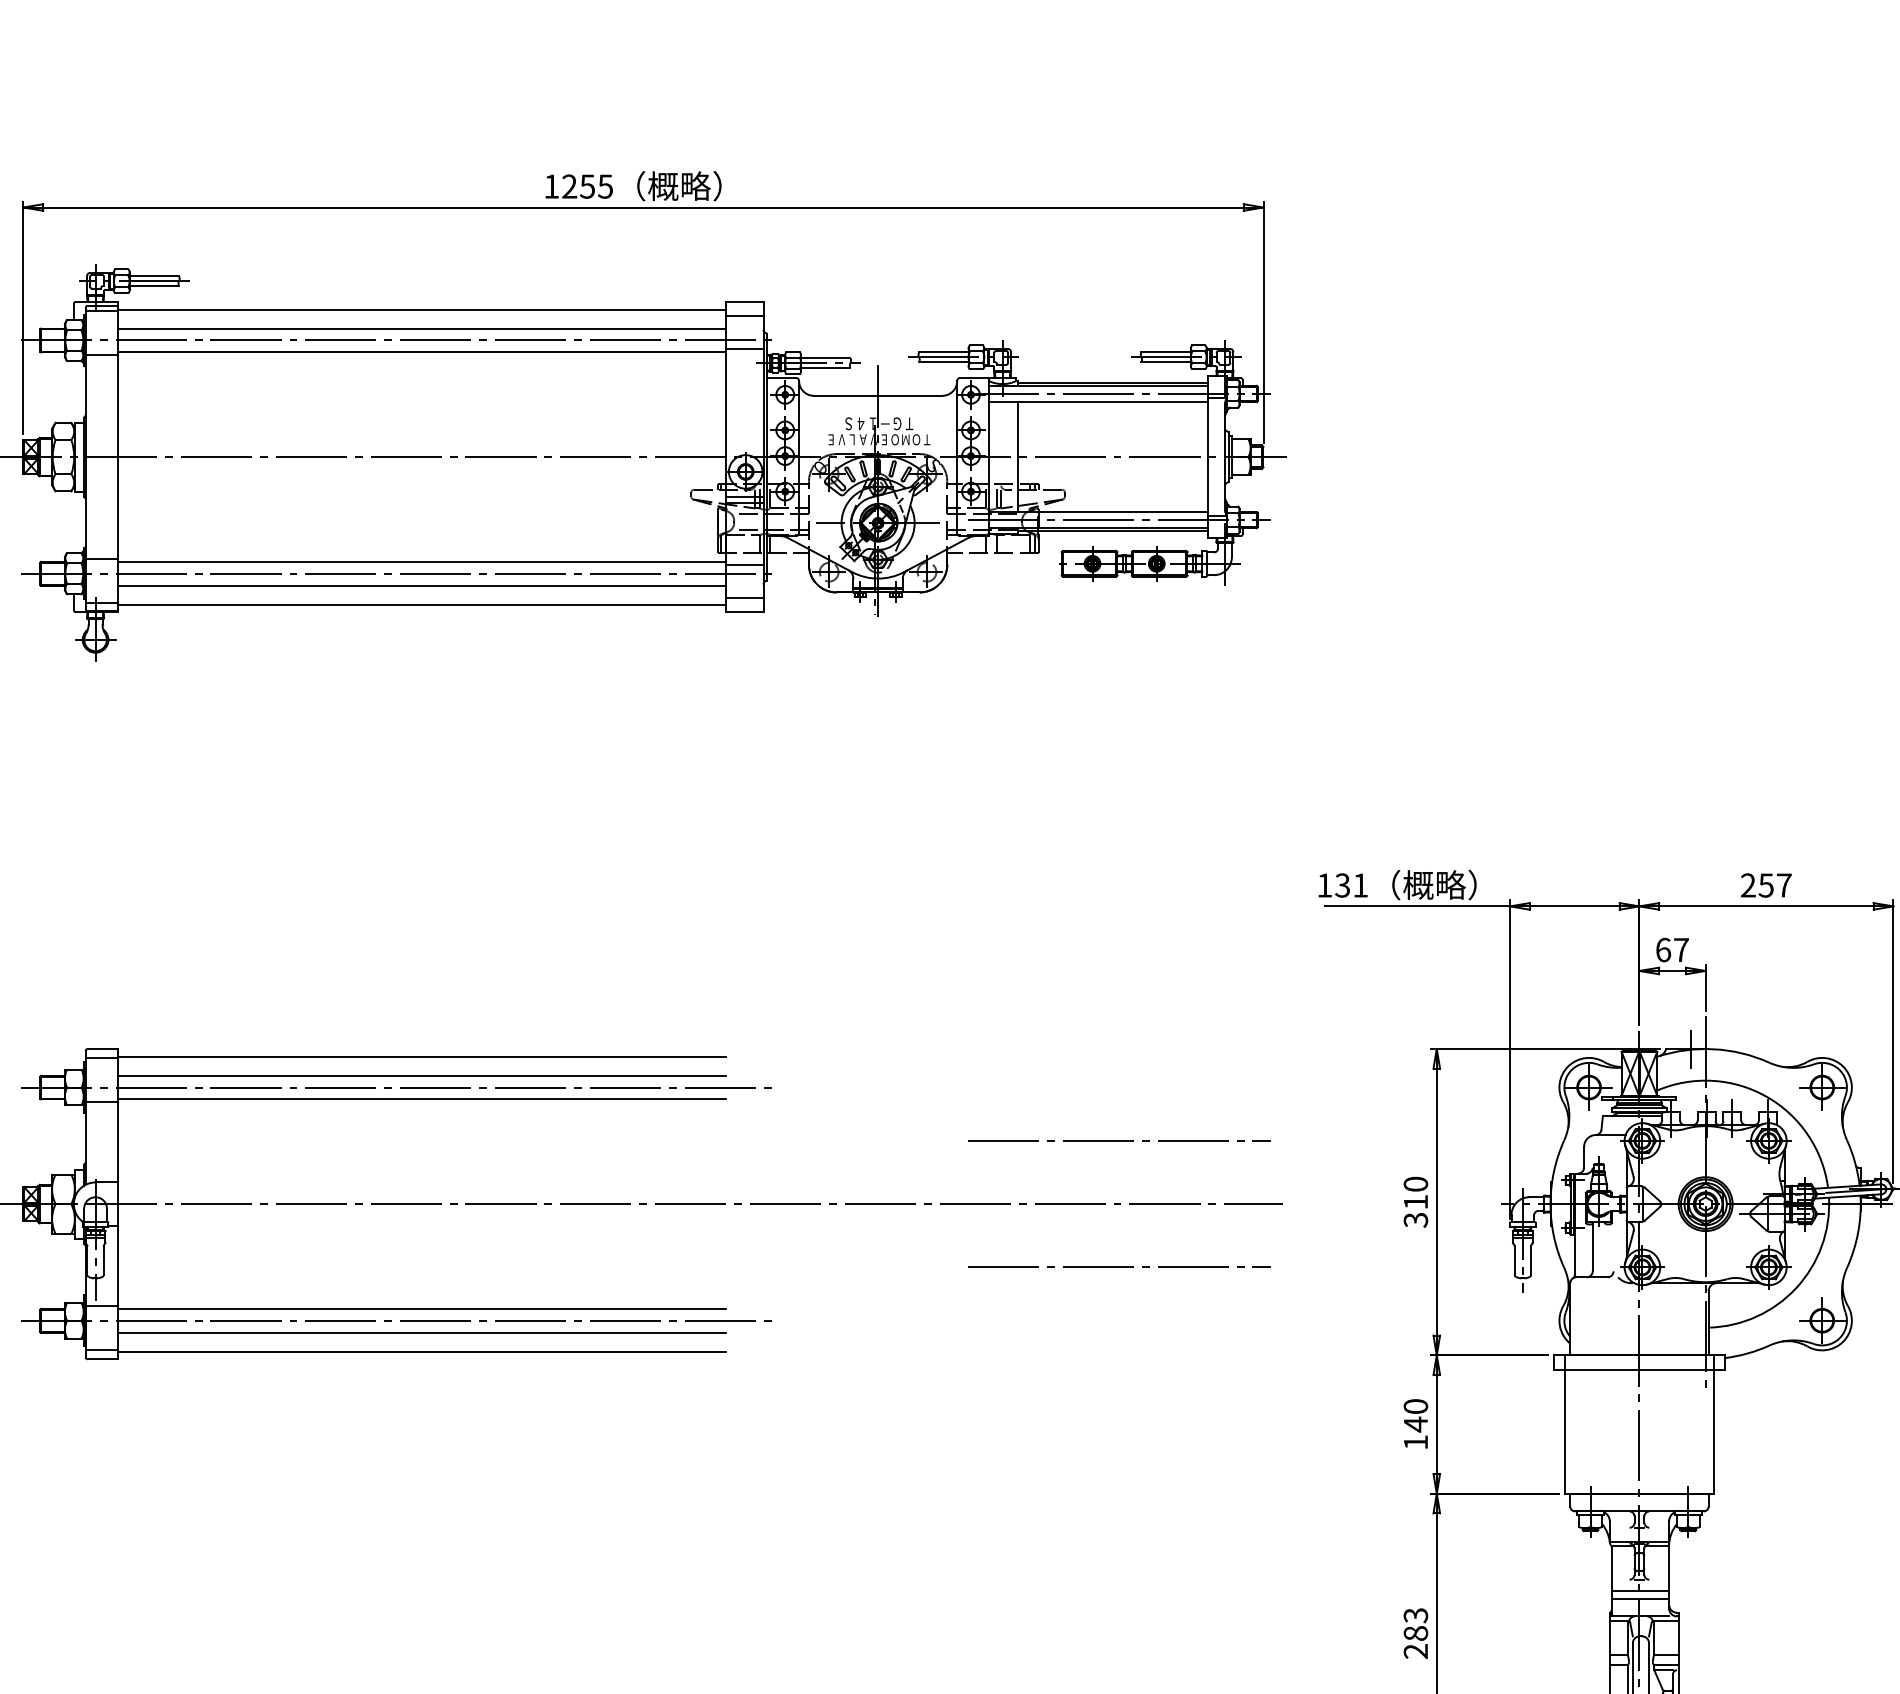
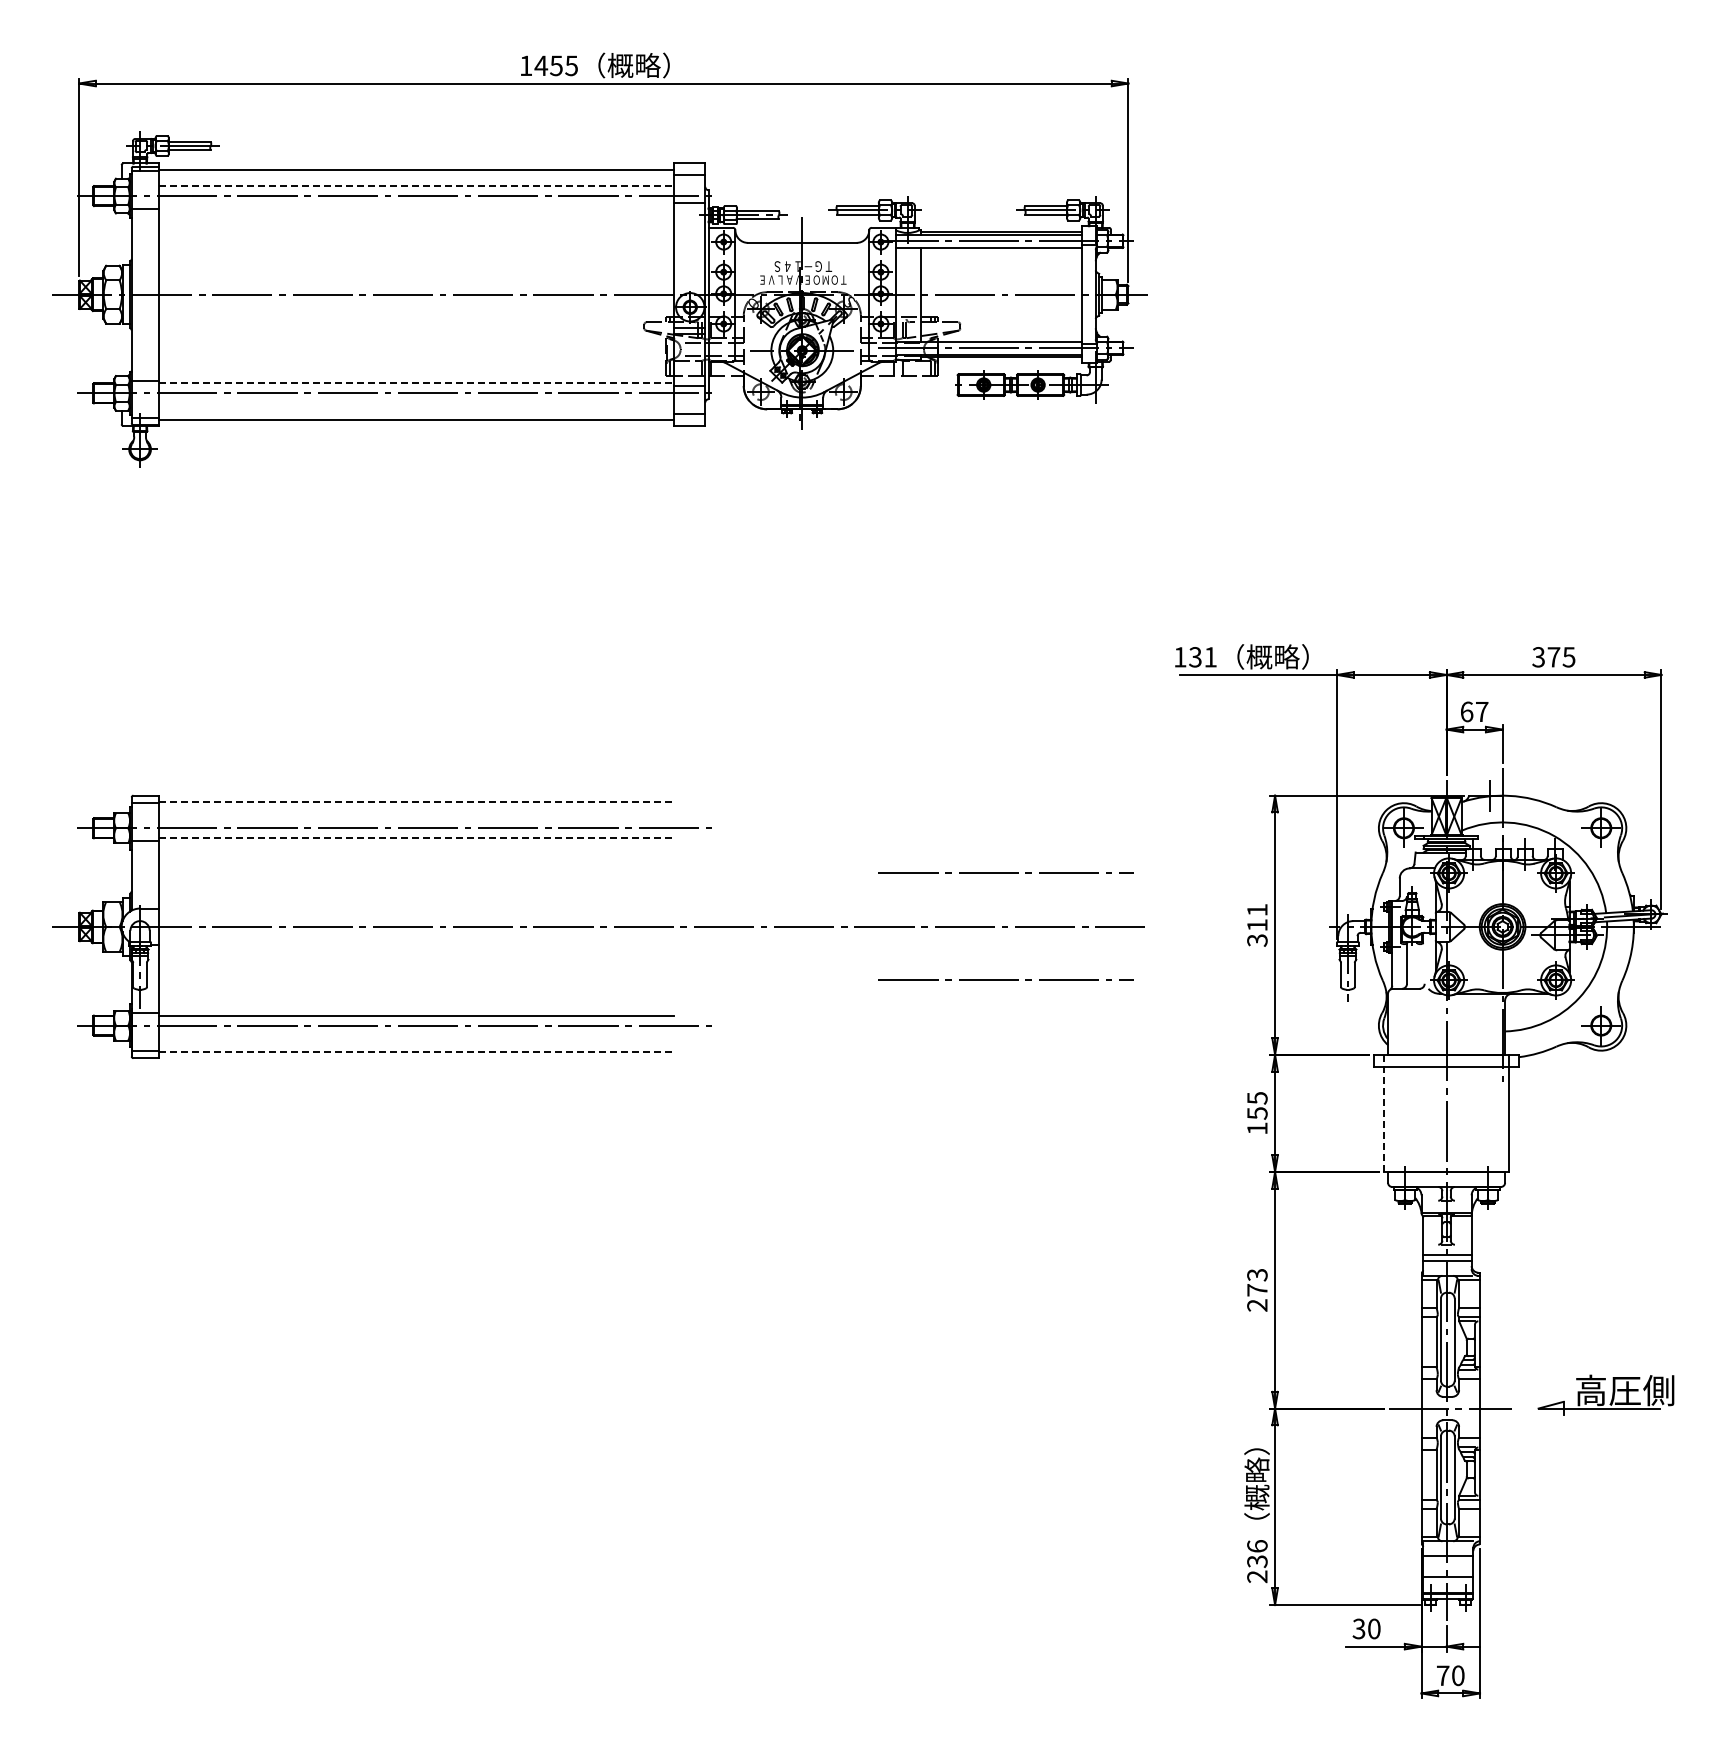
text: (569, 186) -> (541, 65), 1255 -> 1455
line: (422, 329) -> (416, 186), solid -> dashed
line: (422, 352) -> (416, 206), removed
line: (422, 561) -> (416, 383), solid -> dashed
line: (422, 585) -> (416, 403), removed
text: (1765, 885) -> (1553, 657), 257 -> 375
line: (422, 1057) -> (416, 802), solid -> dashed
line: (422, 1076) -> (416, 818), removed
line: (422, 1099) -> (416, 838), solid -> dashed
text: (1416, 1183) -> (1257, 909), 310 -> 311
line: (422, 1332) -> (416, 1035), removed
line: (422, 1351) -> (416, 1051), solid -> dashed
text: (1416, 1416) -> (1257, 1106), 140 -> 155
line: (1564, 1424) -> (1383, 1113), solid -> dashed
text: (1416, 1633) -> (1257, 1290), 283 -> 273

